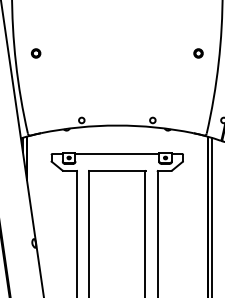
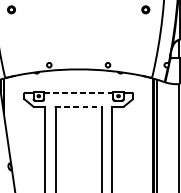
line: (117, 153) -> (78, 92), solid -> dashed
line: (117, 170) -> (78, 106), solid -> dashed

